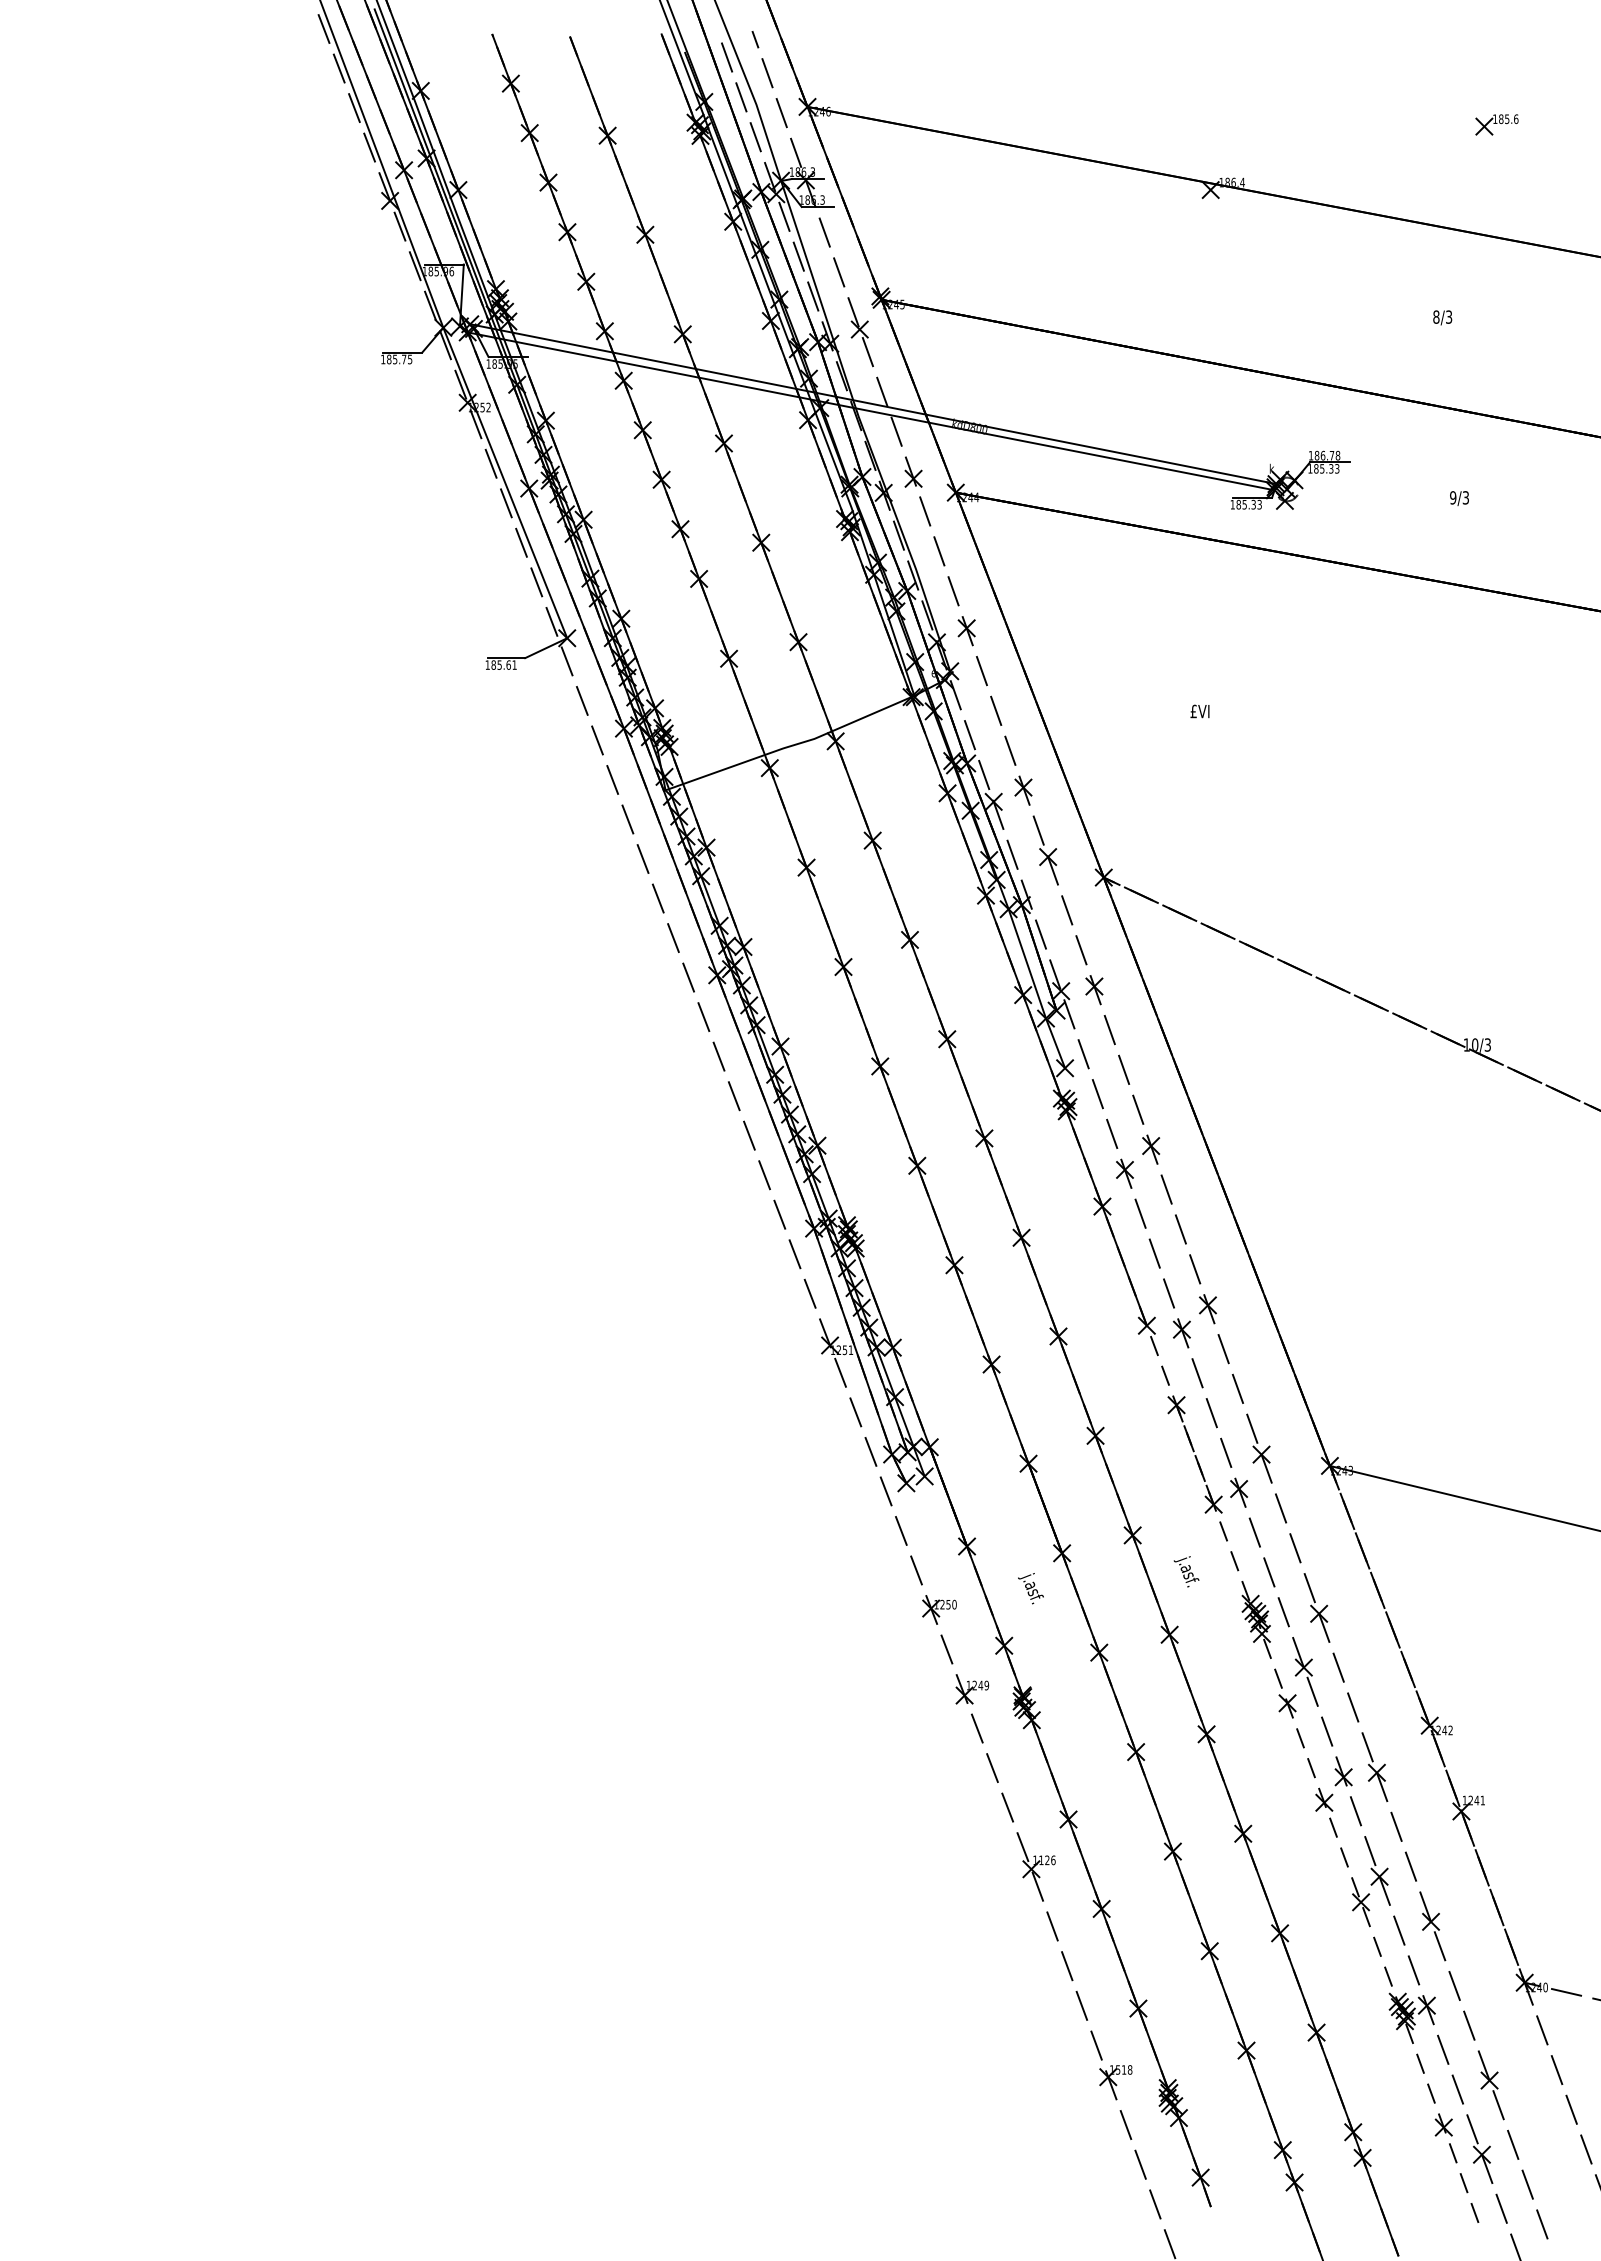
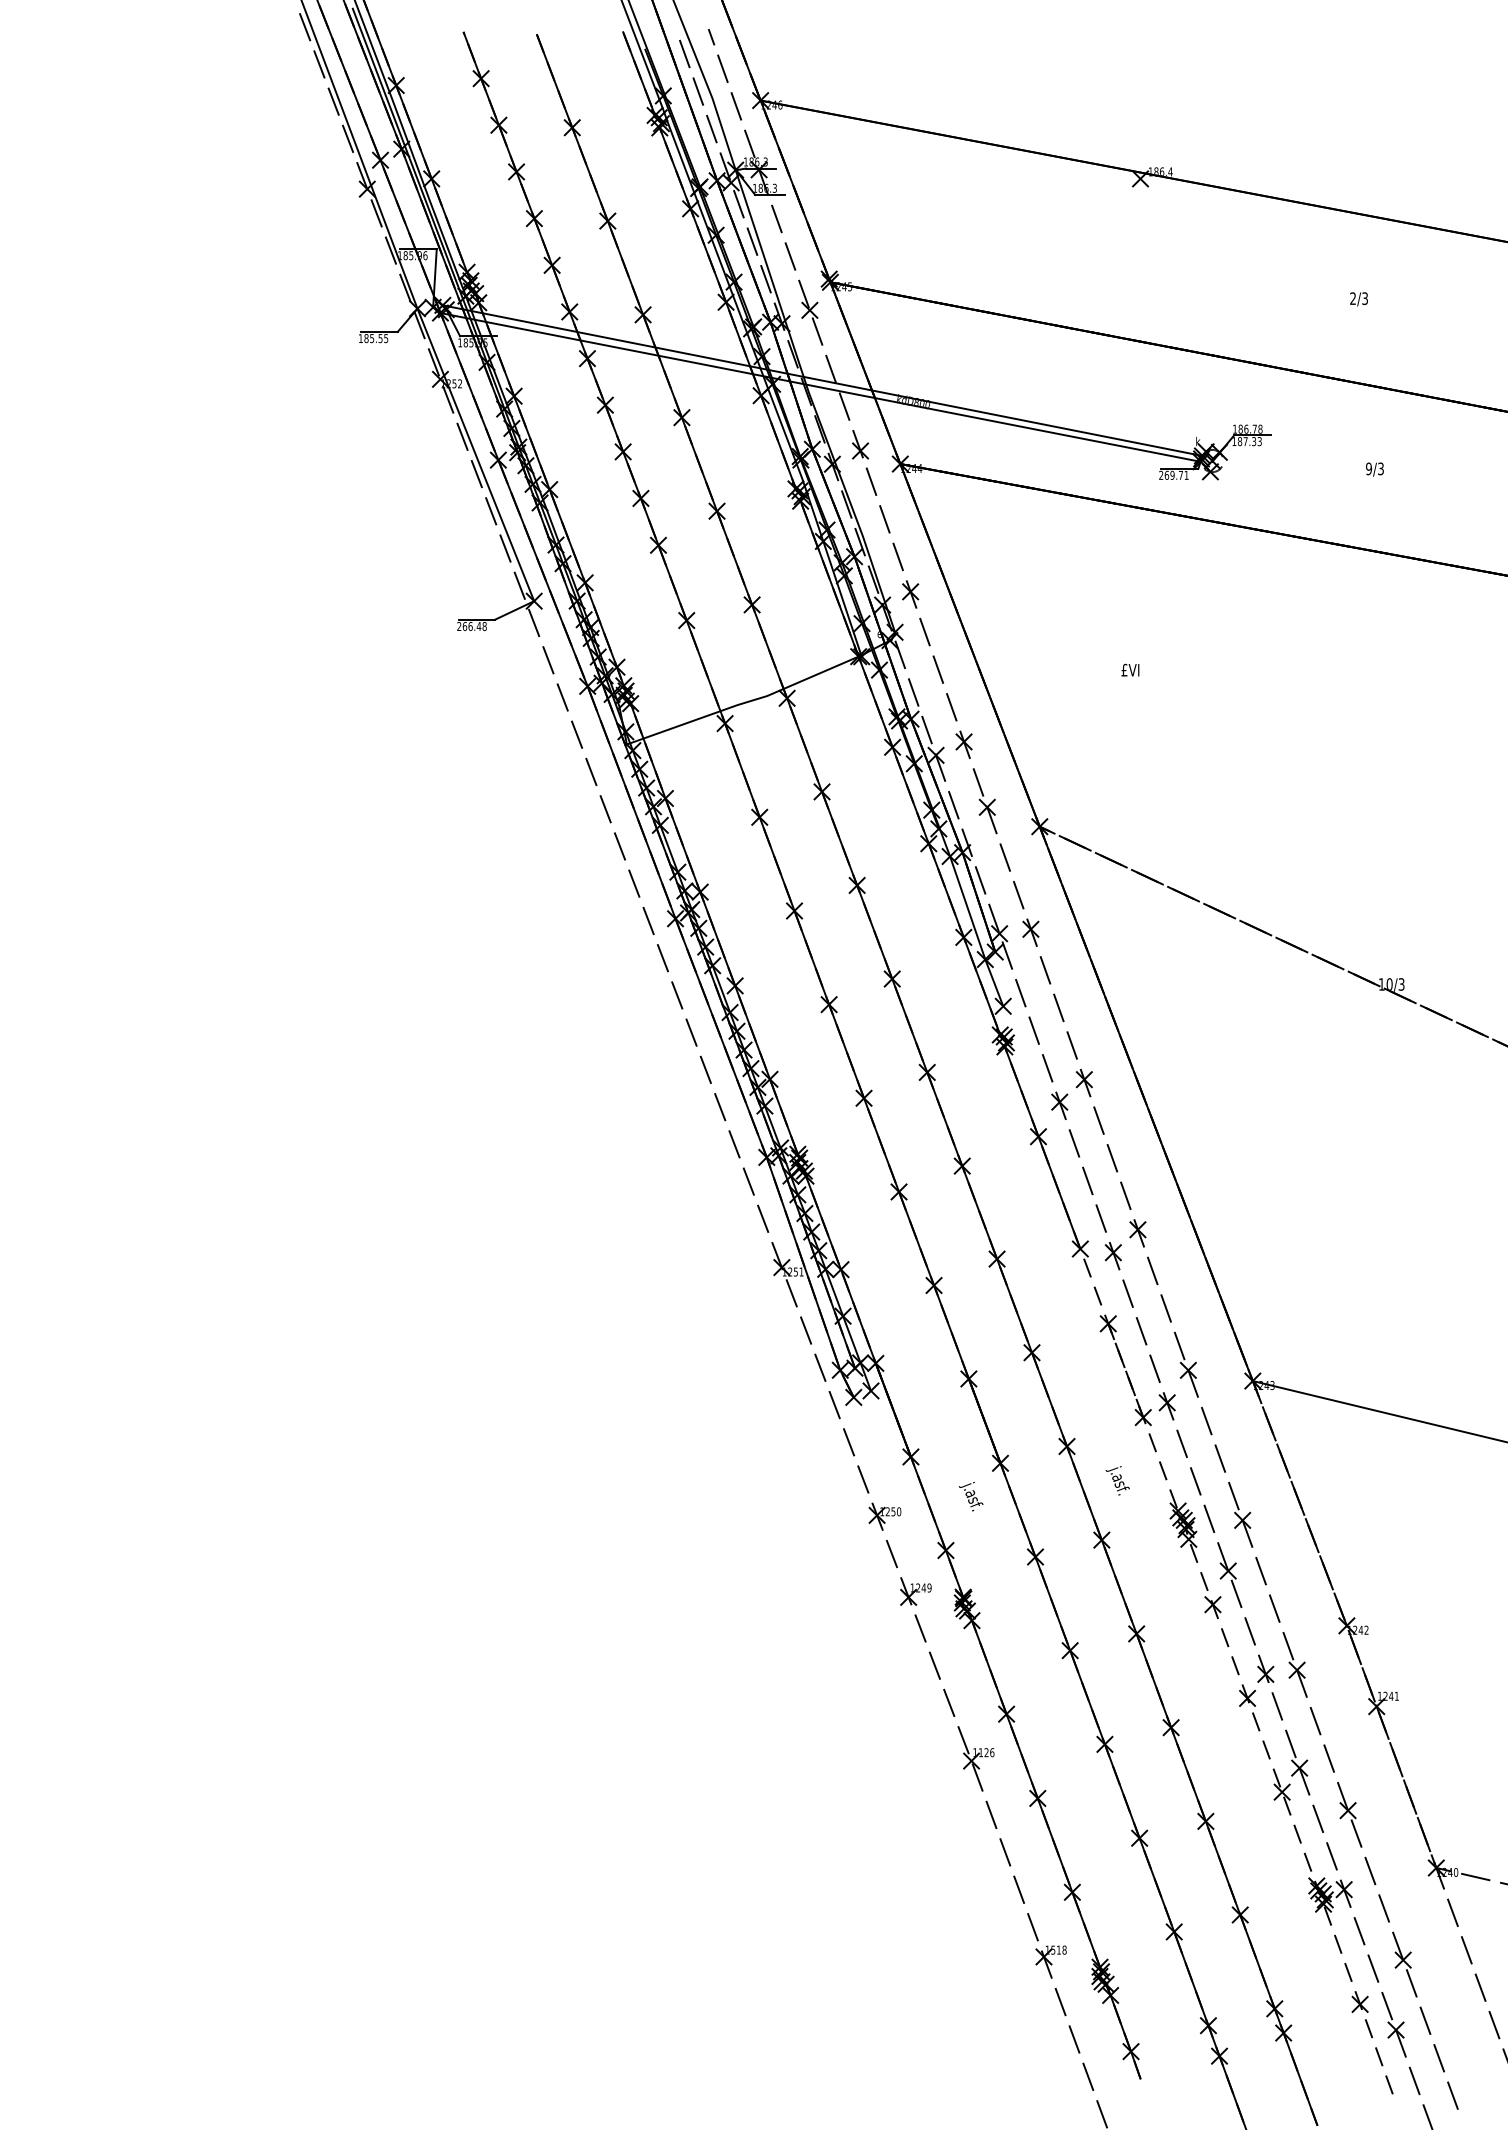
part: (1496, 124) -> (1409, 117), removed
text: (1436, 316) -> (1353, 298), 8/3 -> 2/3
text: (404, 359) -> (380, 338), 185.75 -> 185.55
text: (1322, 468) -> (1245, 441), 185.33 -> 187.33
text: (1245, 504) -> (1173, 475), 185.33 -> 269.71
text: (500, 664) -> (471, 625), 185.61 -> 266.48

